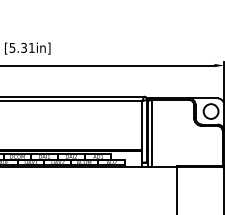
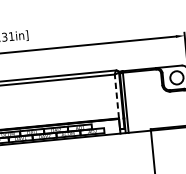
line: (142, 125) -> (116, 96), solid -> dashed

